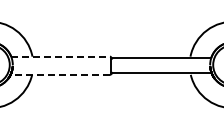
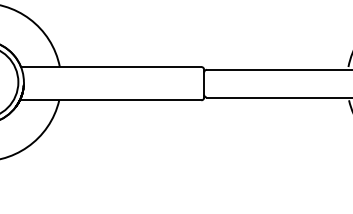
line: (61, 56) -> (112, 66), dashed -> solid
line: (60, 74) -> (111, 99), dashed -> solid

